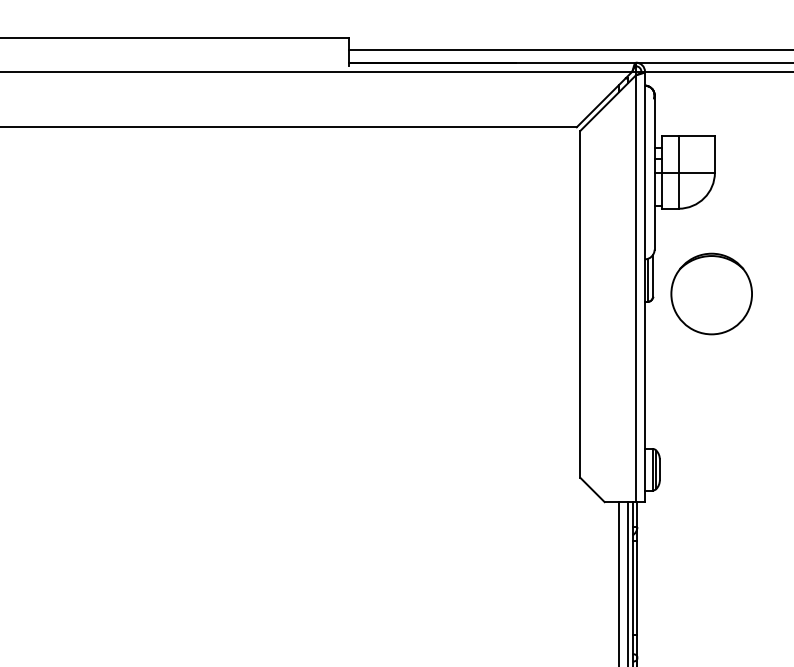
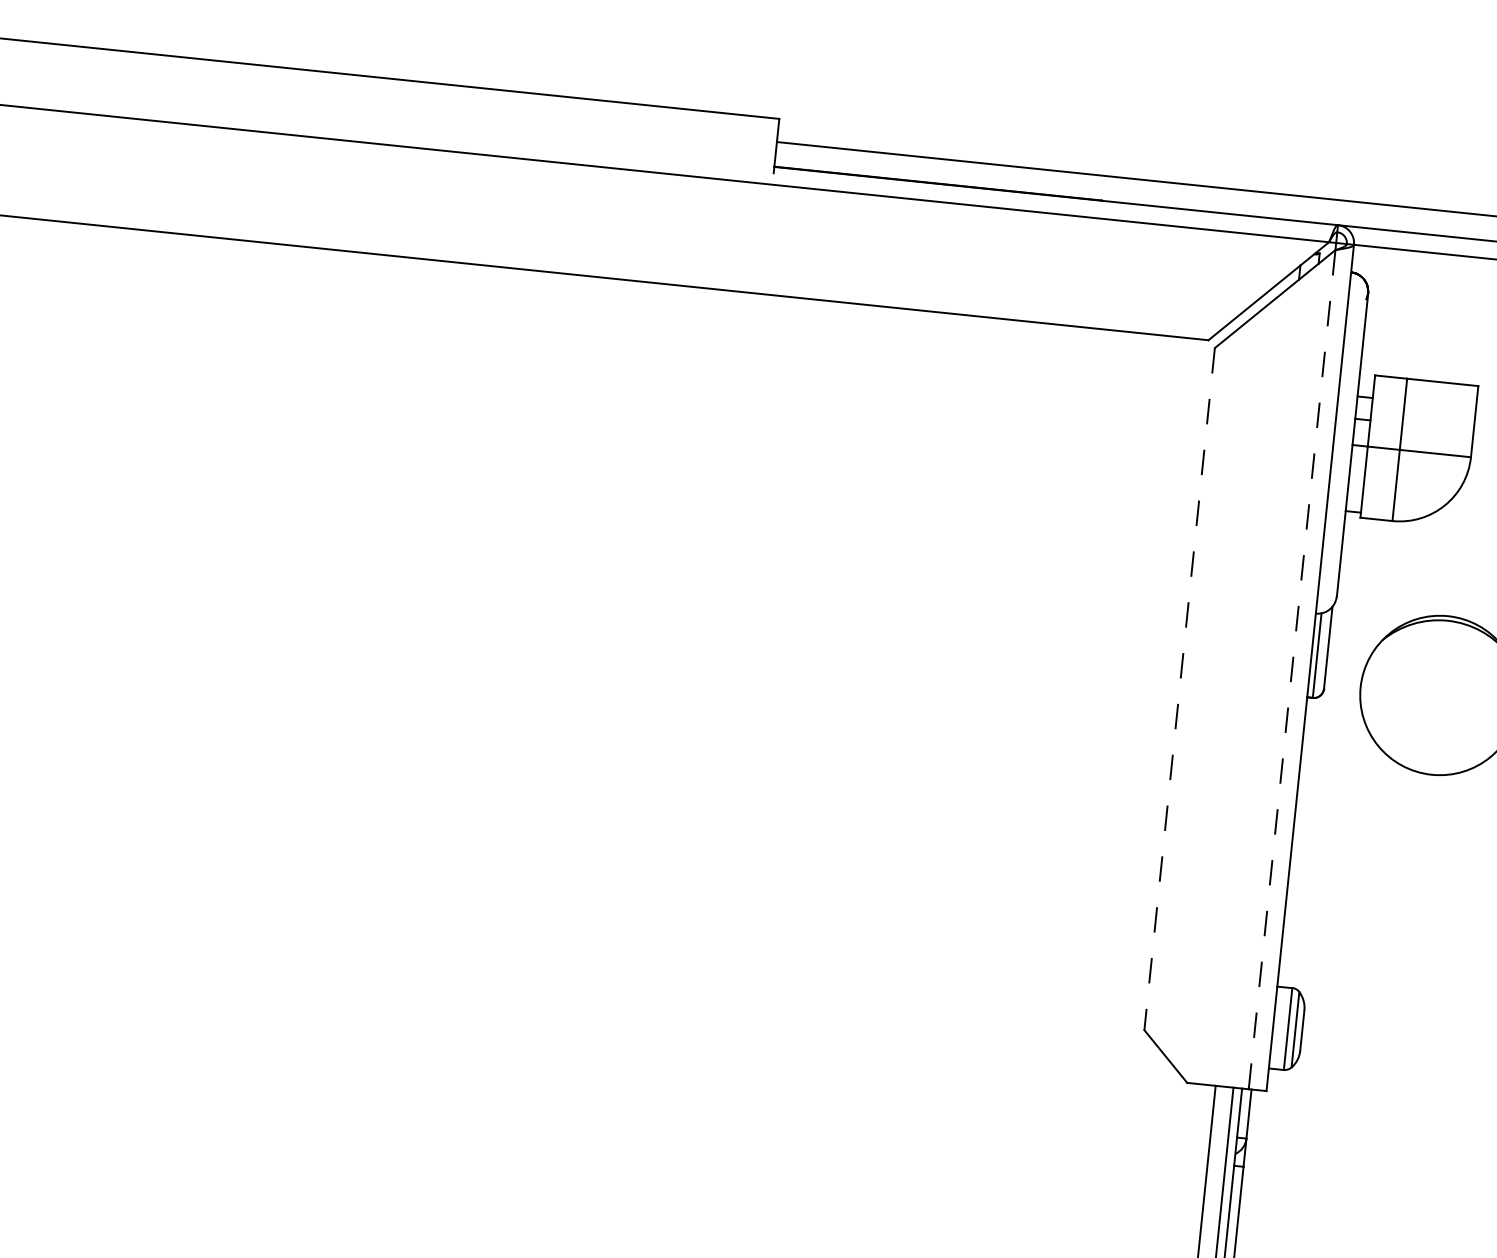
line: (635, 289) -> (1291, 671), solid -> dashed
line: (580, 304) -> (1179, 689), solid -> dashed

